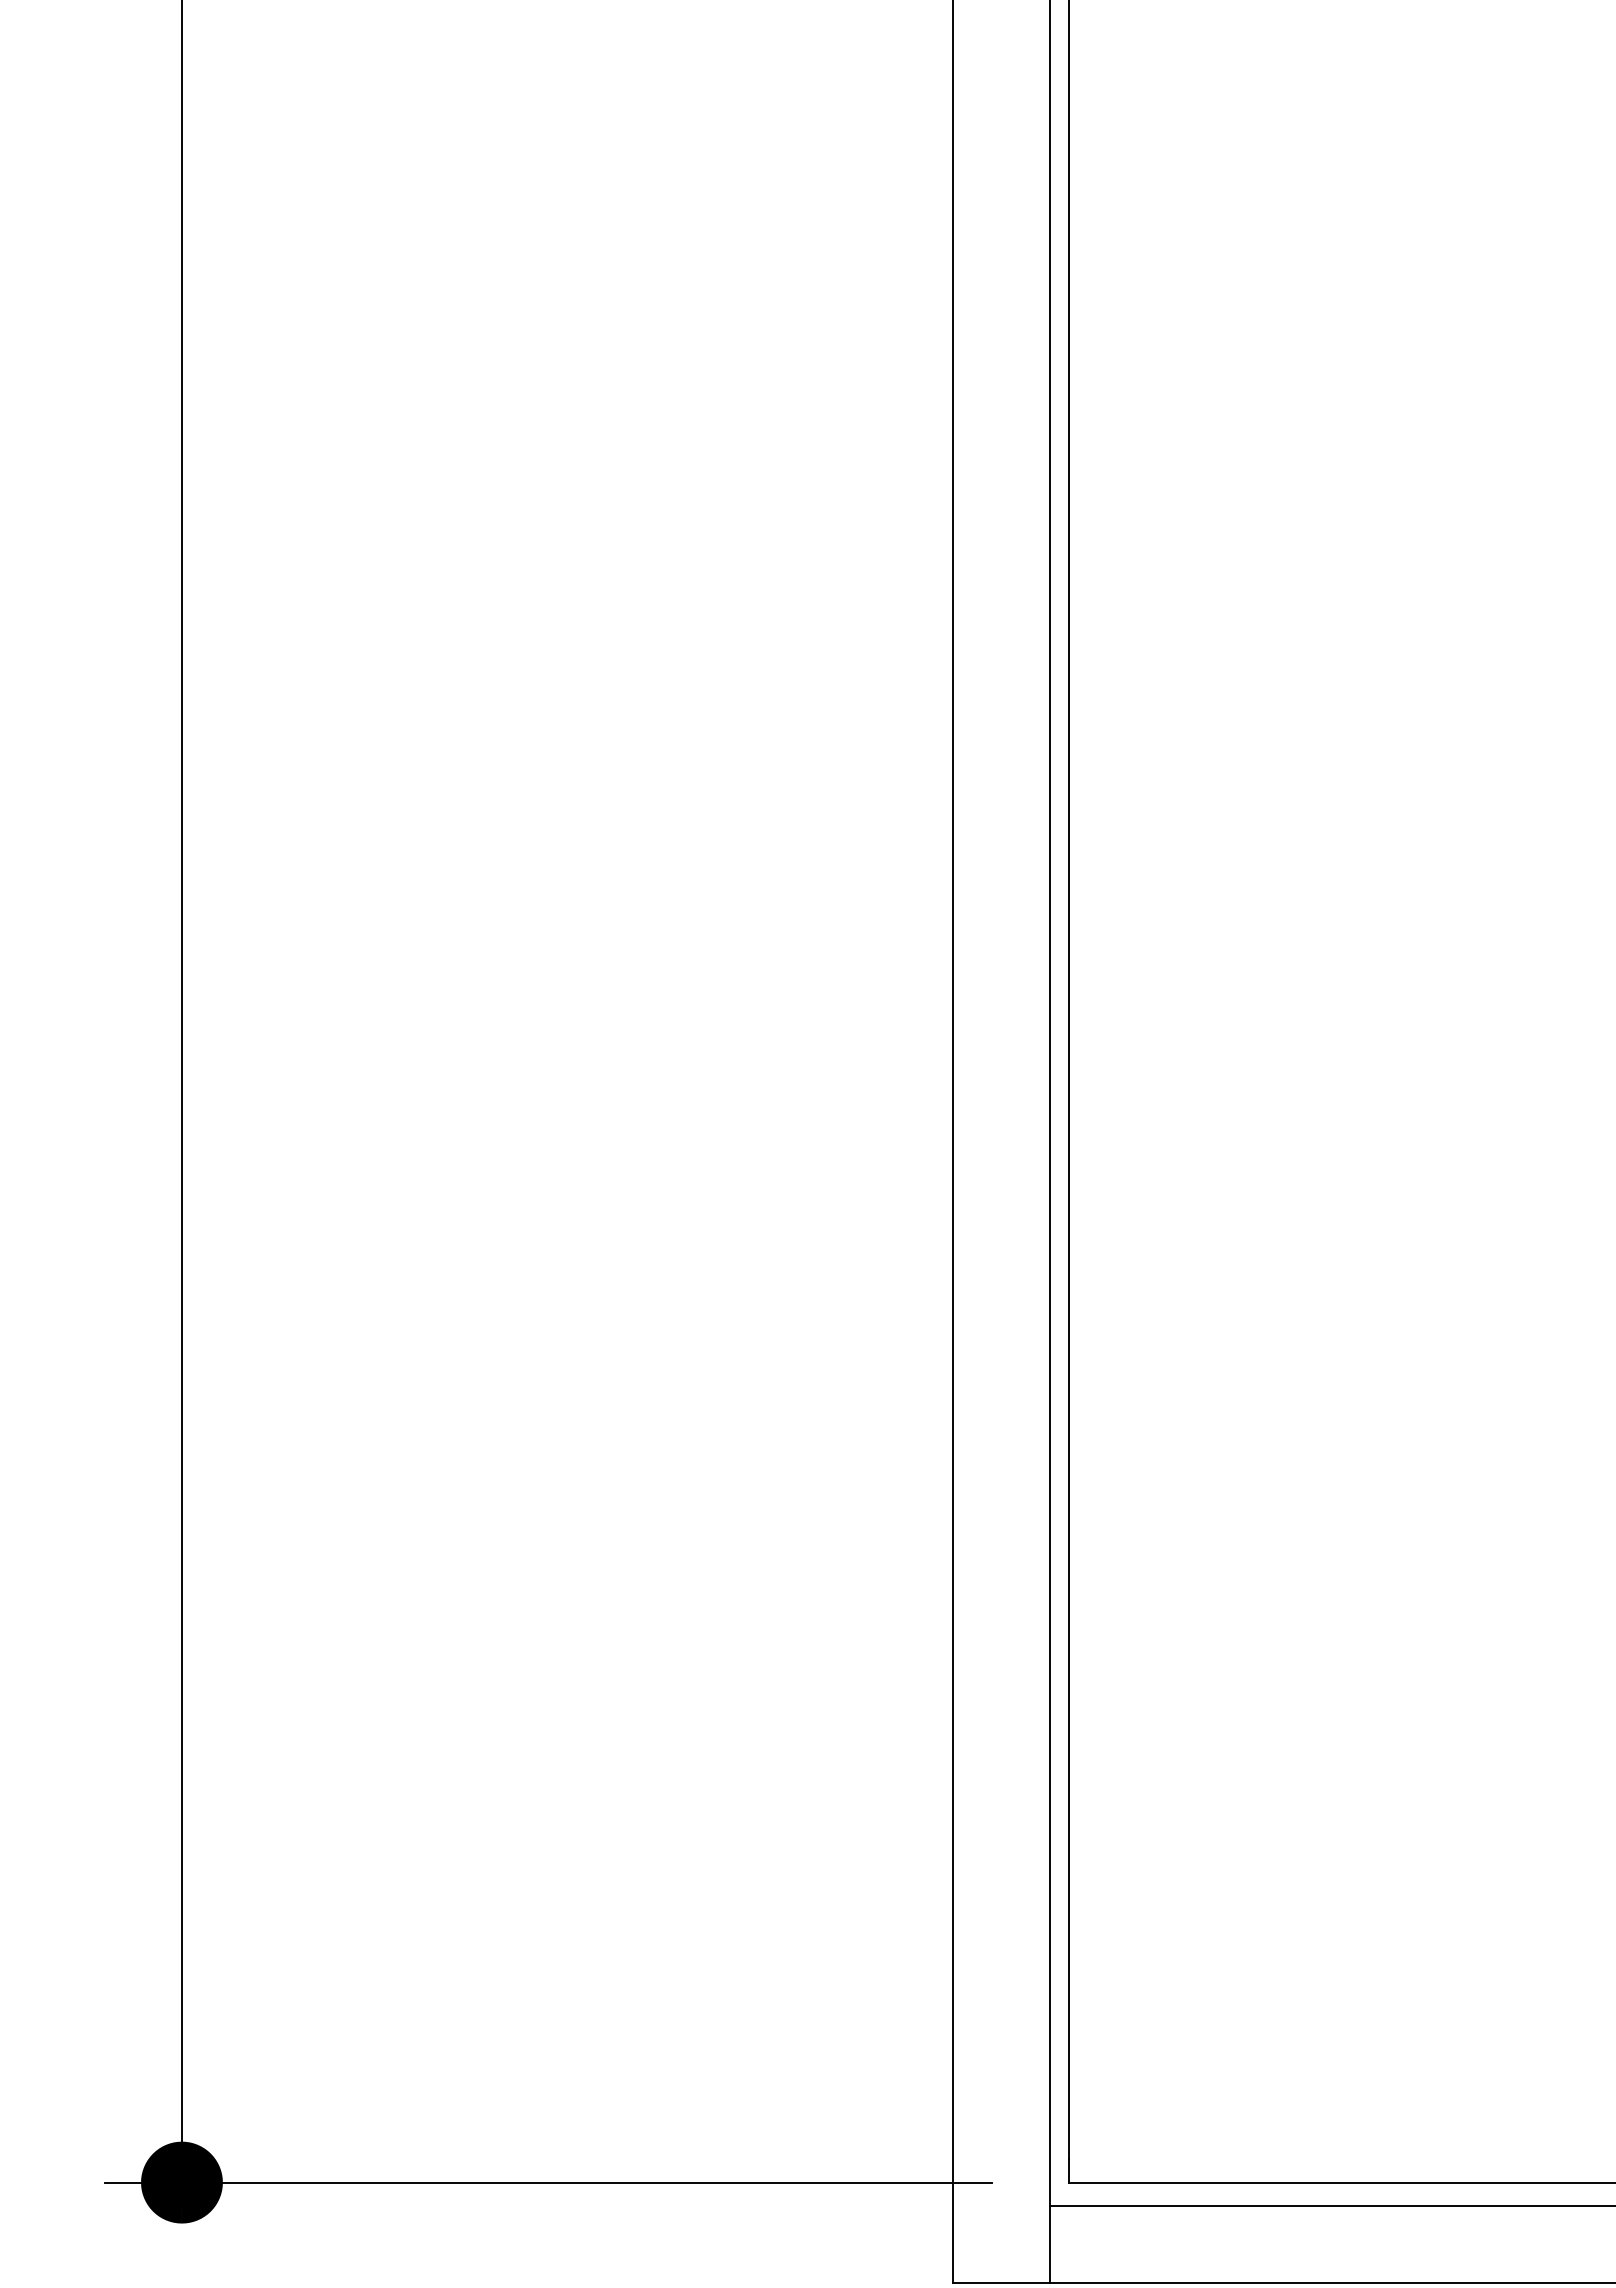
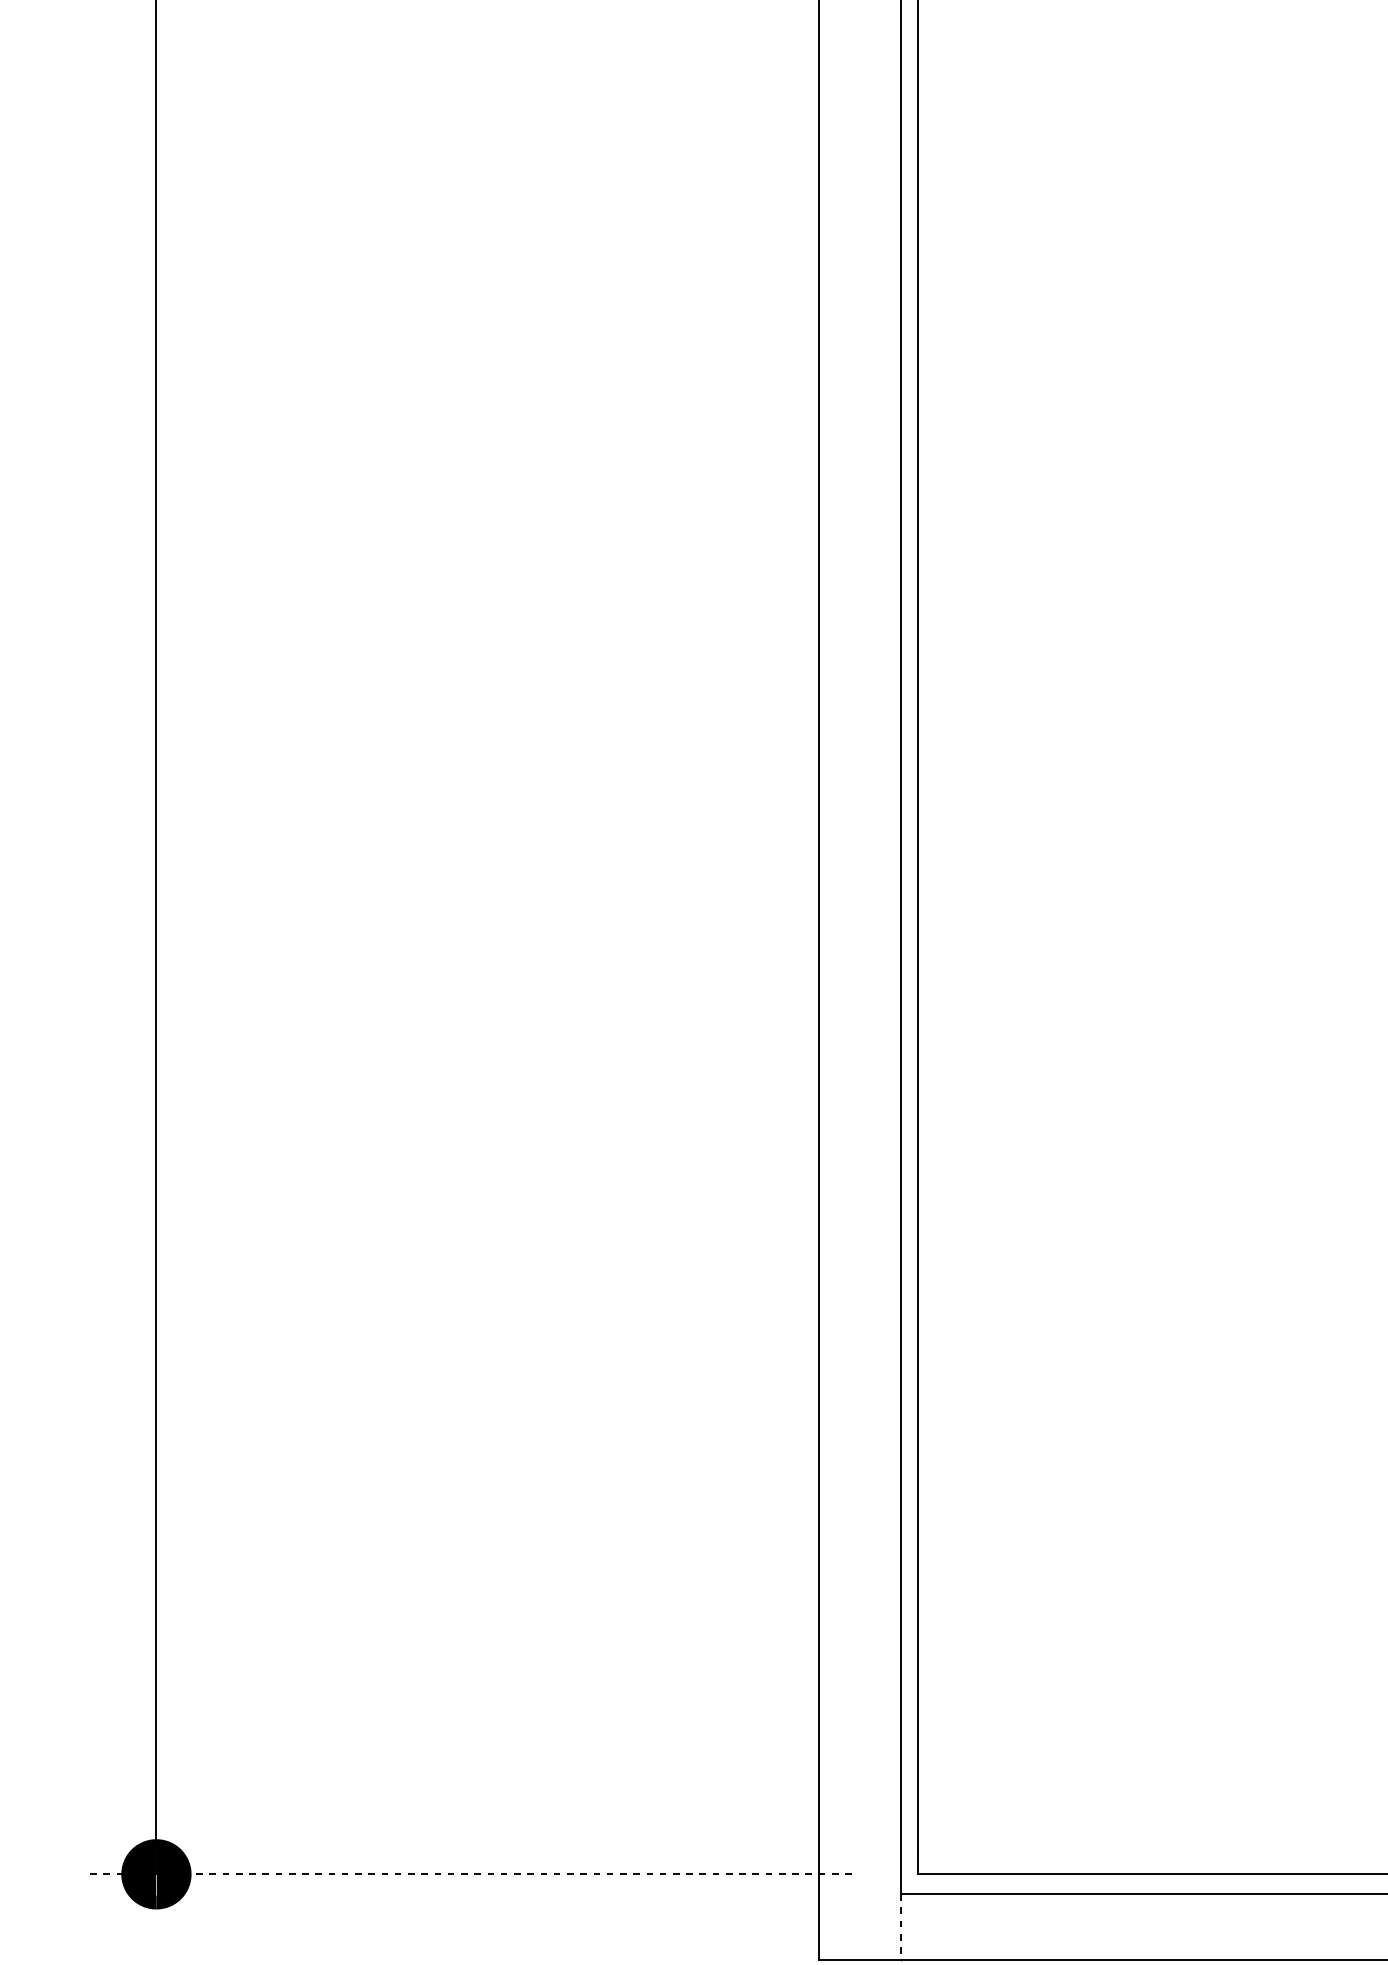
line: (547, 2182) -> (470, 1874), solid -> dashed
line: (1049, 2244) -> (901, 1927), solid -> dashed

